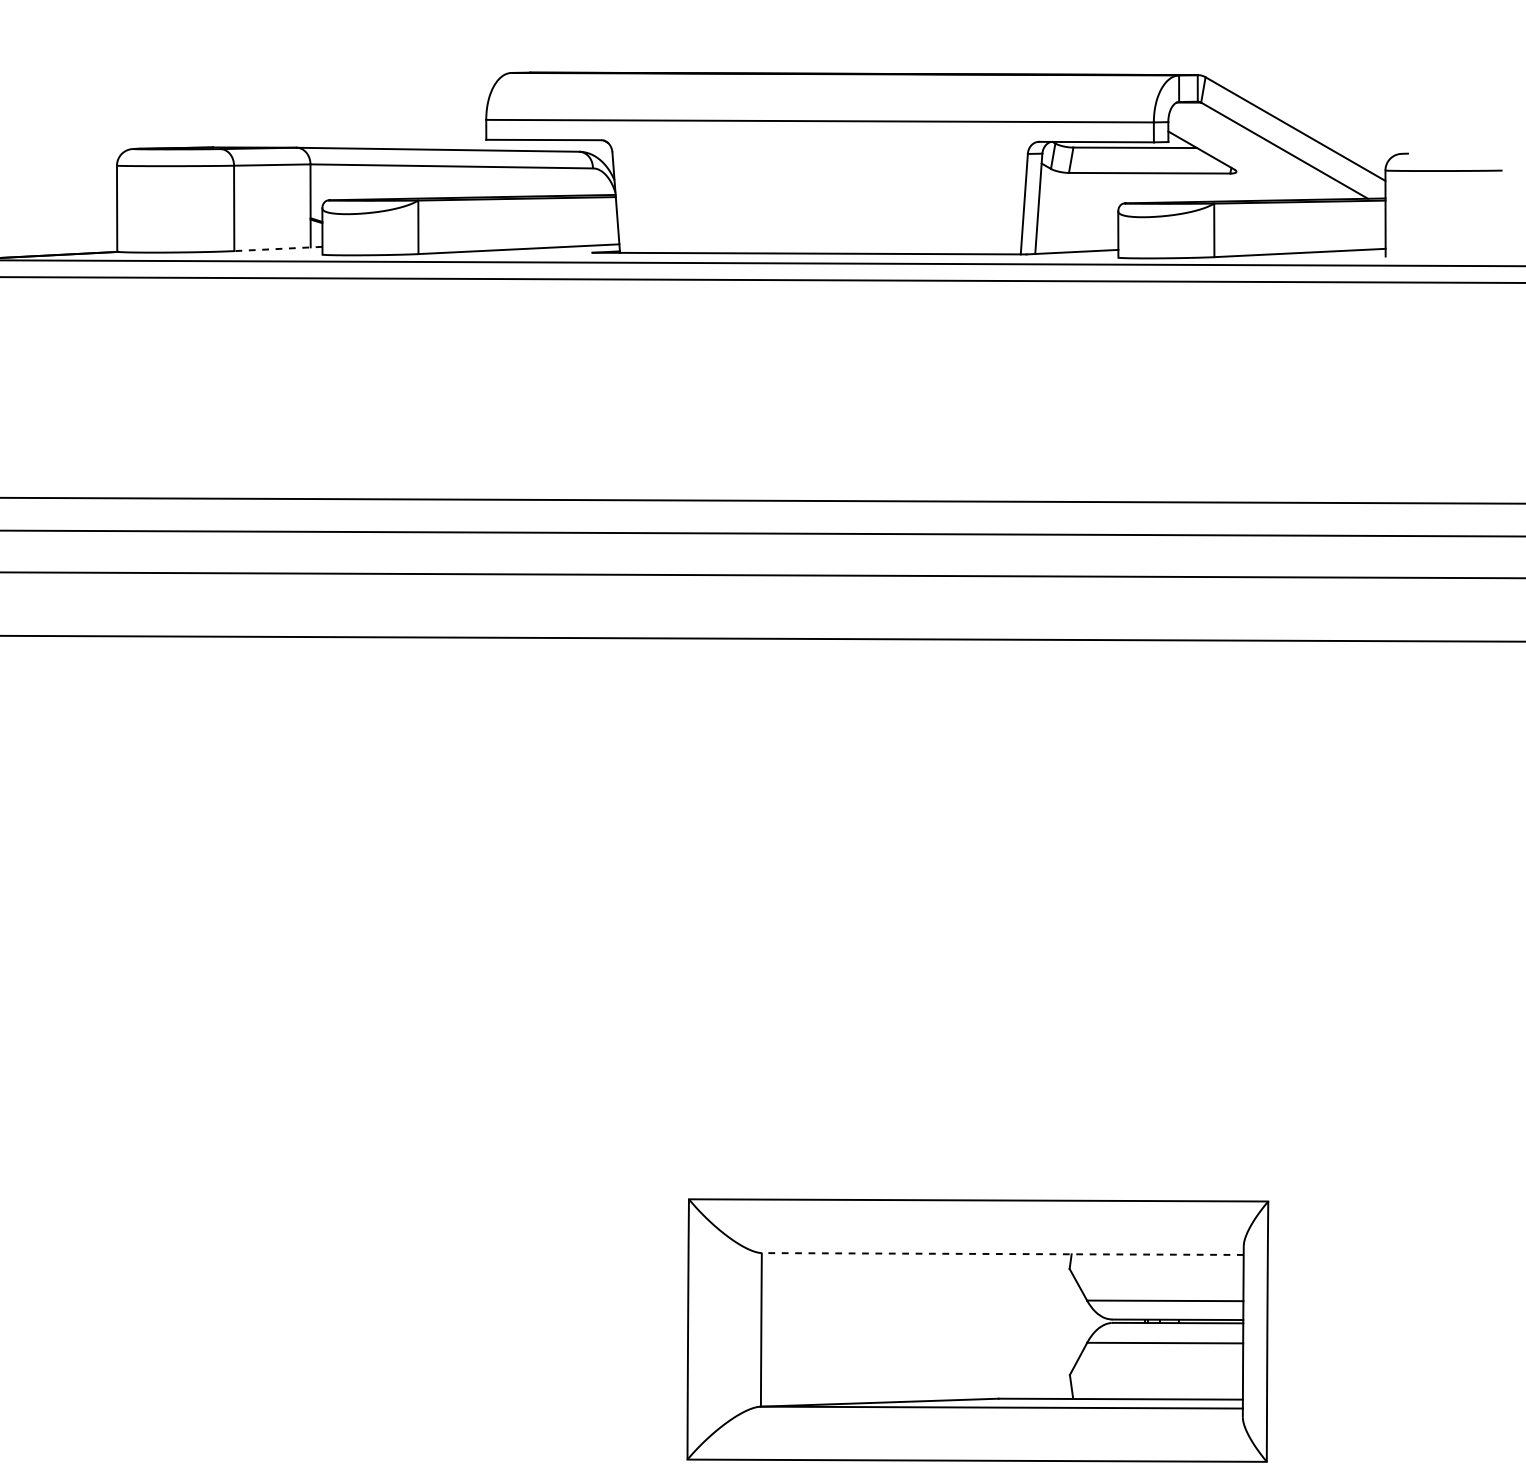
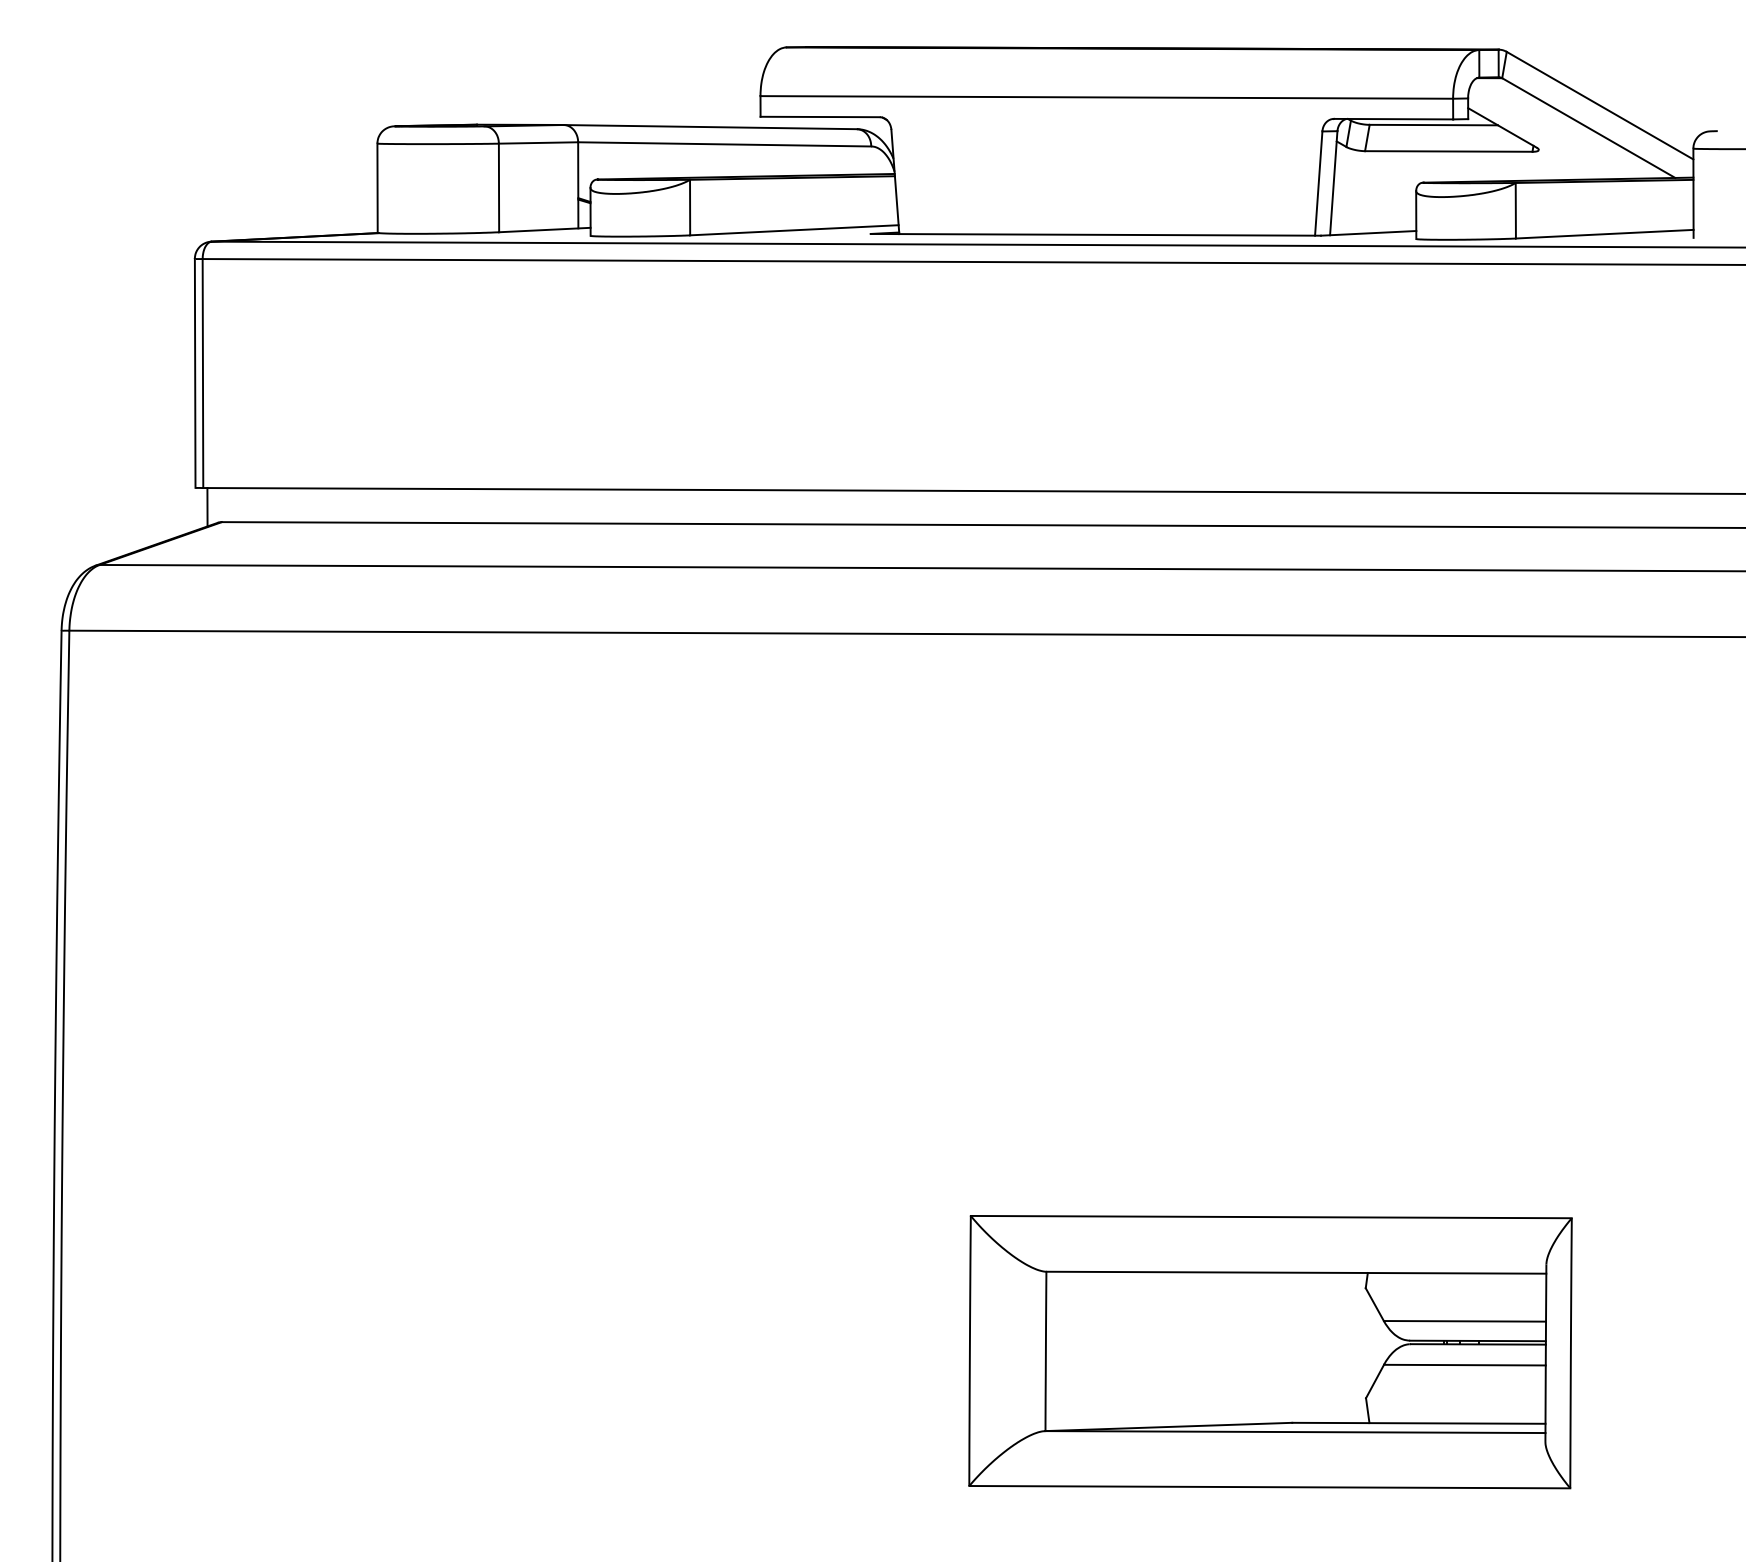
line: (278, 249) -> (544, 230), dashed -> solid
line: (1002, 1253) -> (1296, 1272), dashed -> solid

